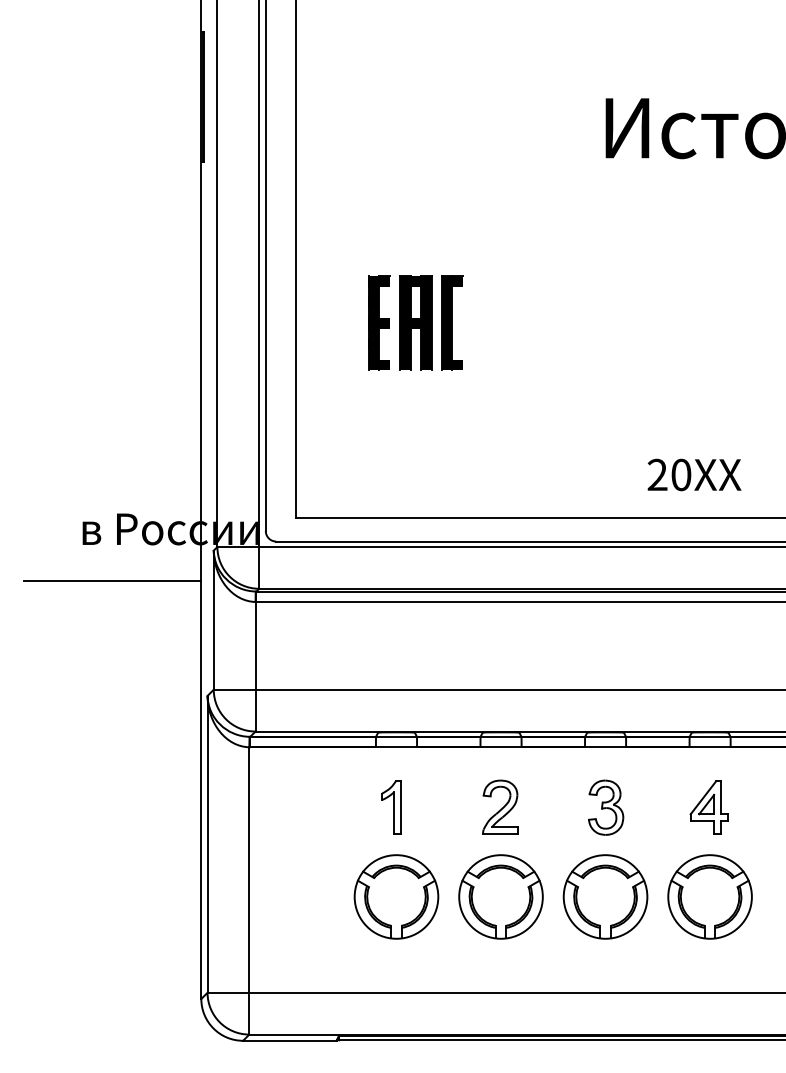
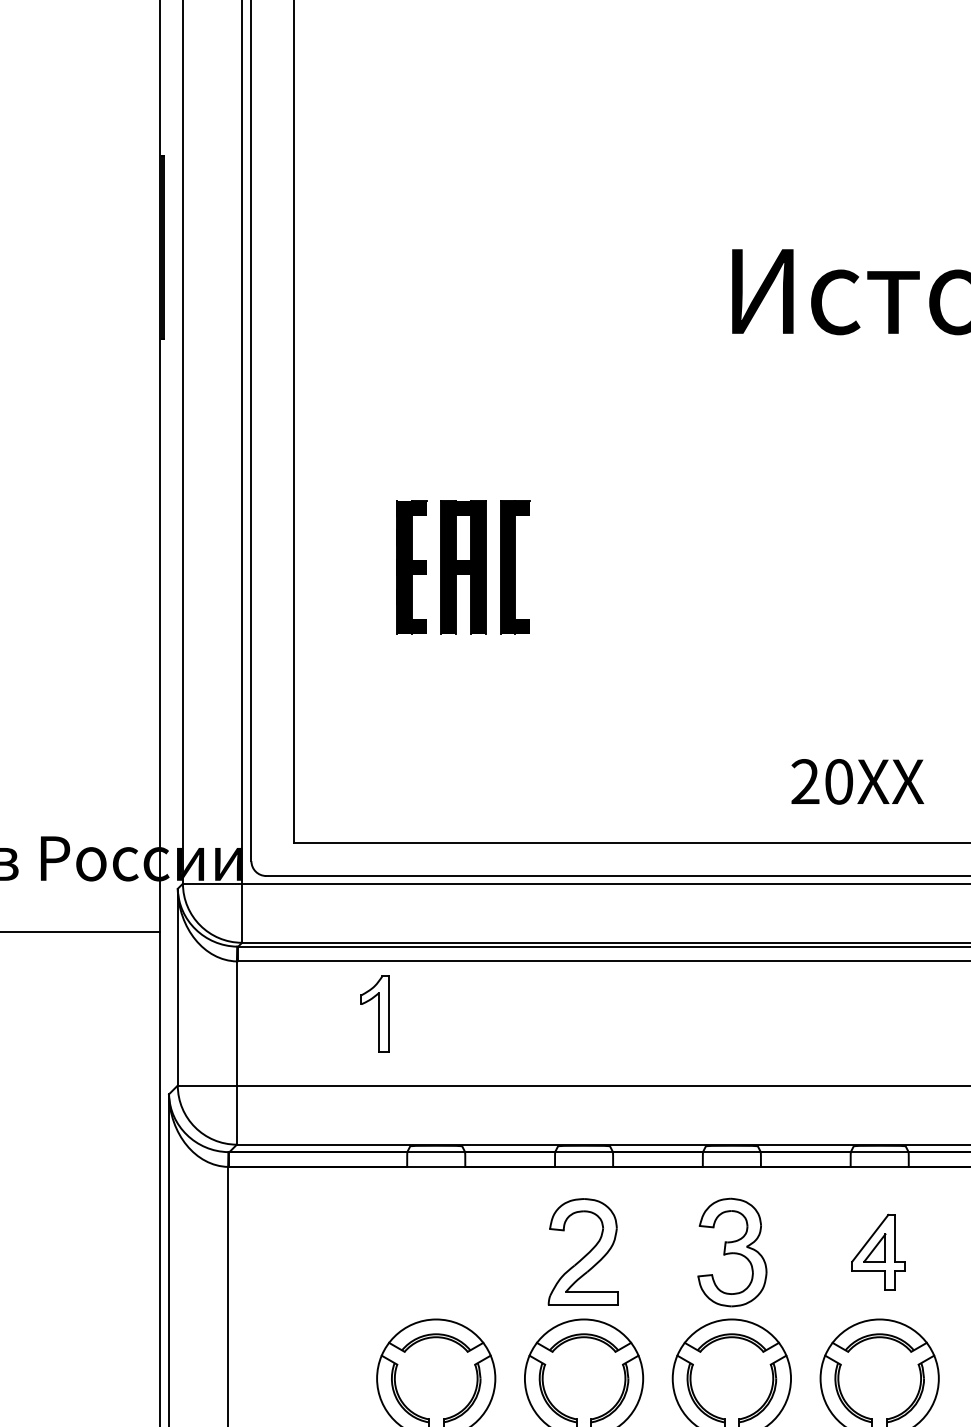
part: (500, 806) -> (583, 1250), size x1.4
part: (391, 807) -> (375, 1014), moved
part: (606, 807) -> (733, 1252), size x1.4

